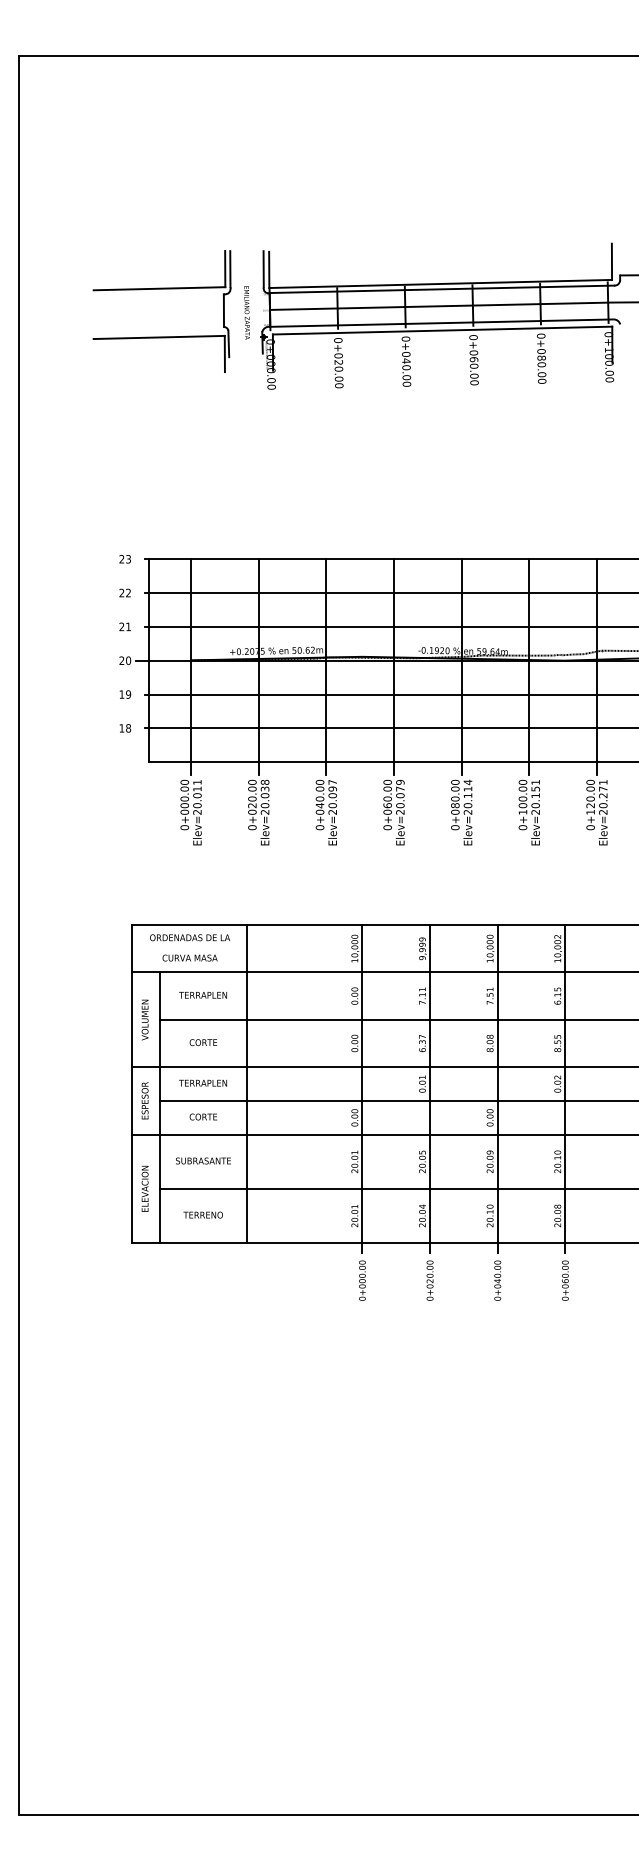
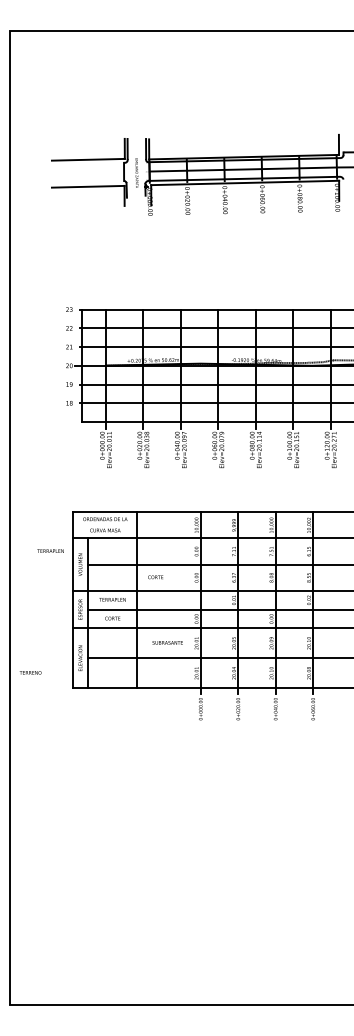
text: (203, 994) -> (50, 550), moved
text: (203, 1042) -> (155, 577), moved
text: (203, 1160) -> (167, 642), moved
text: (203, 1214) -> (30, 672), moved

